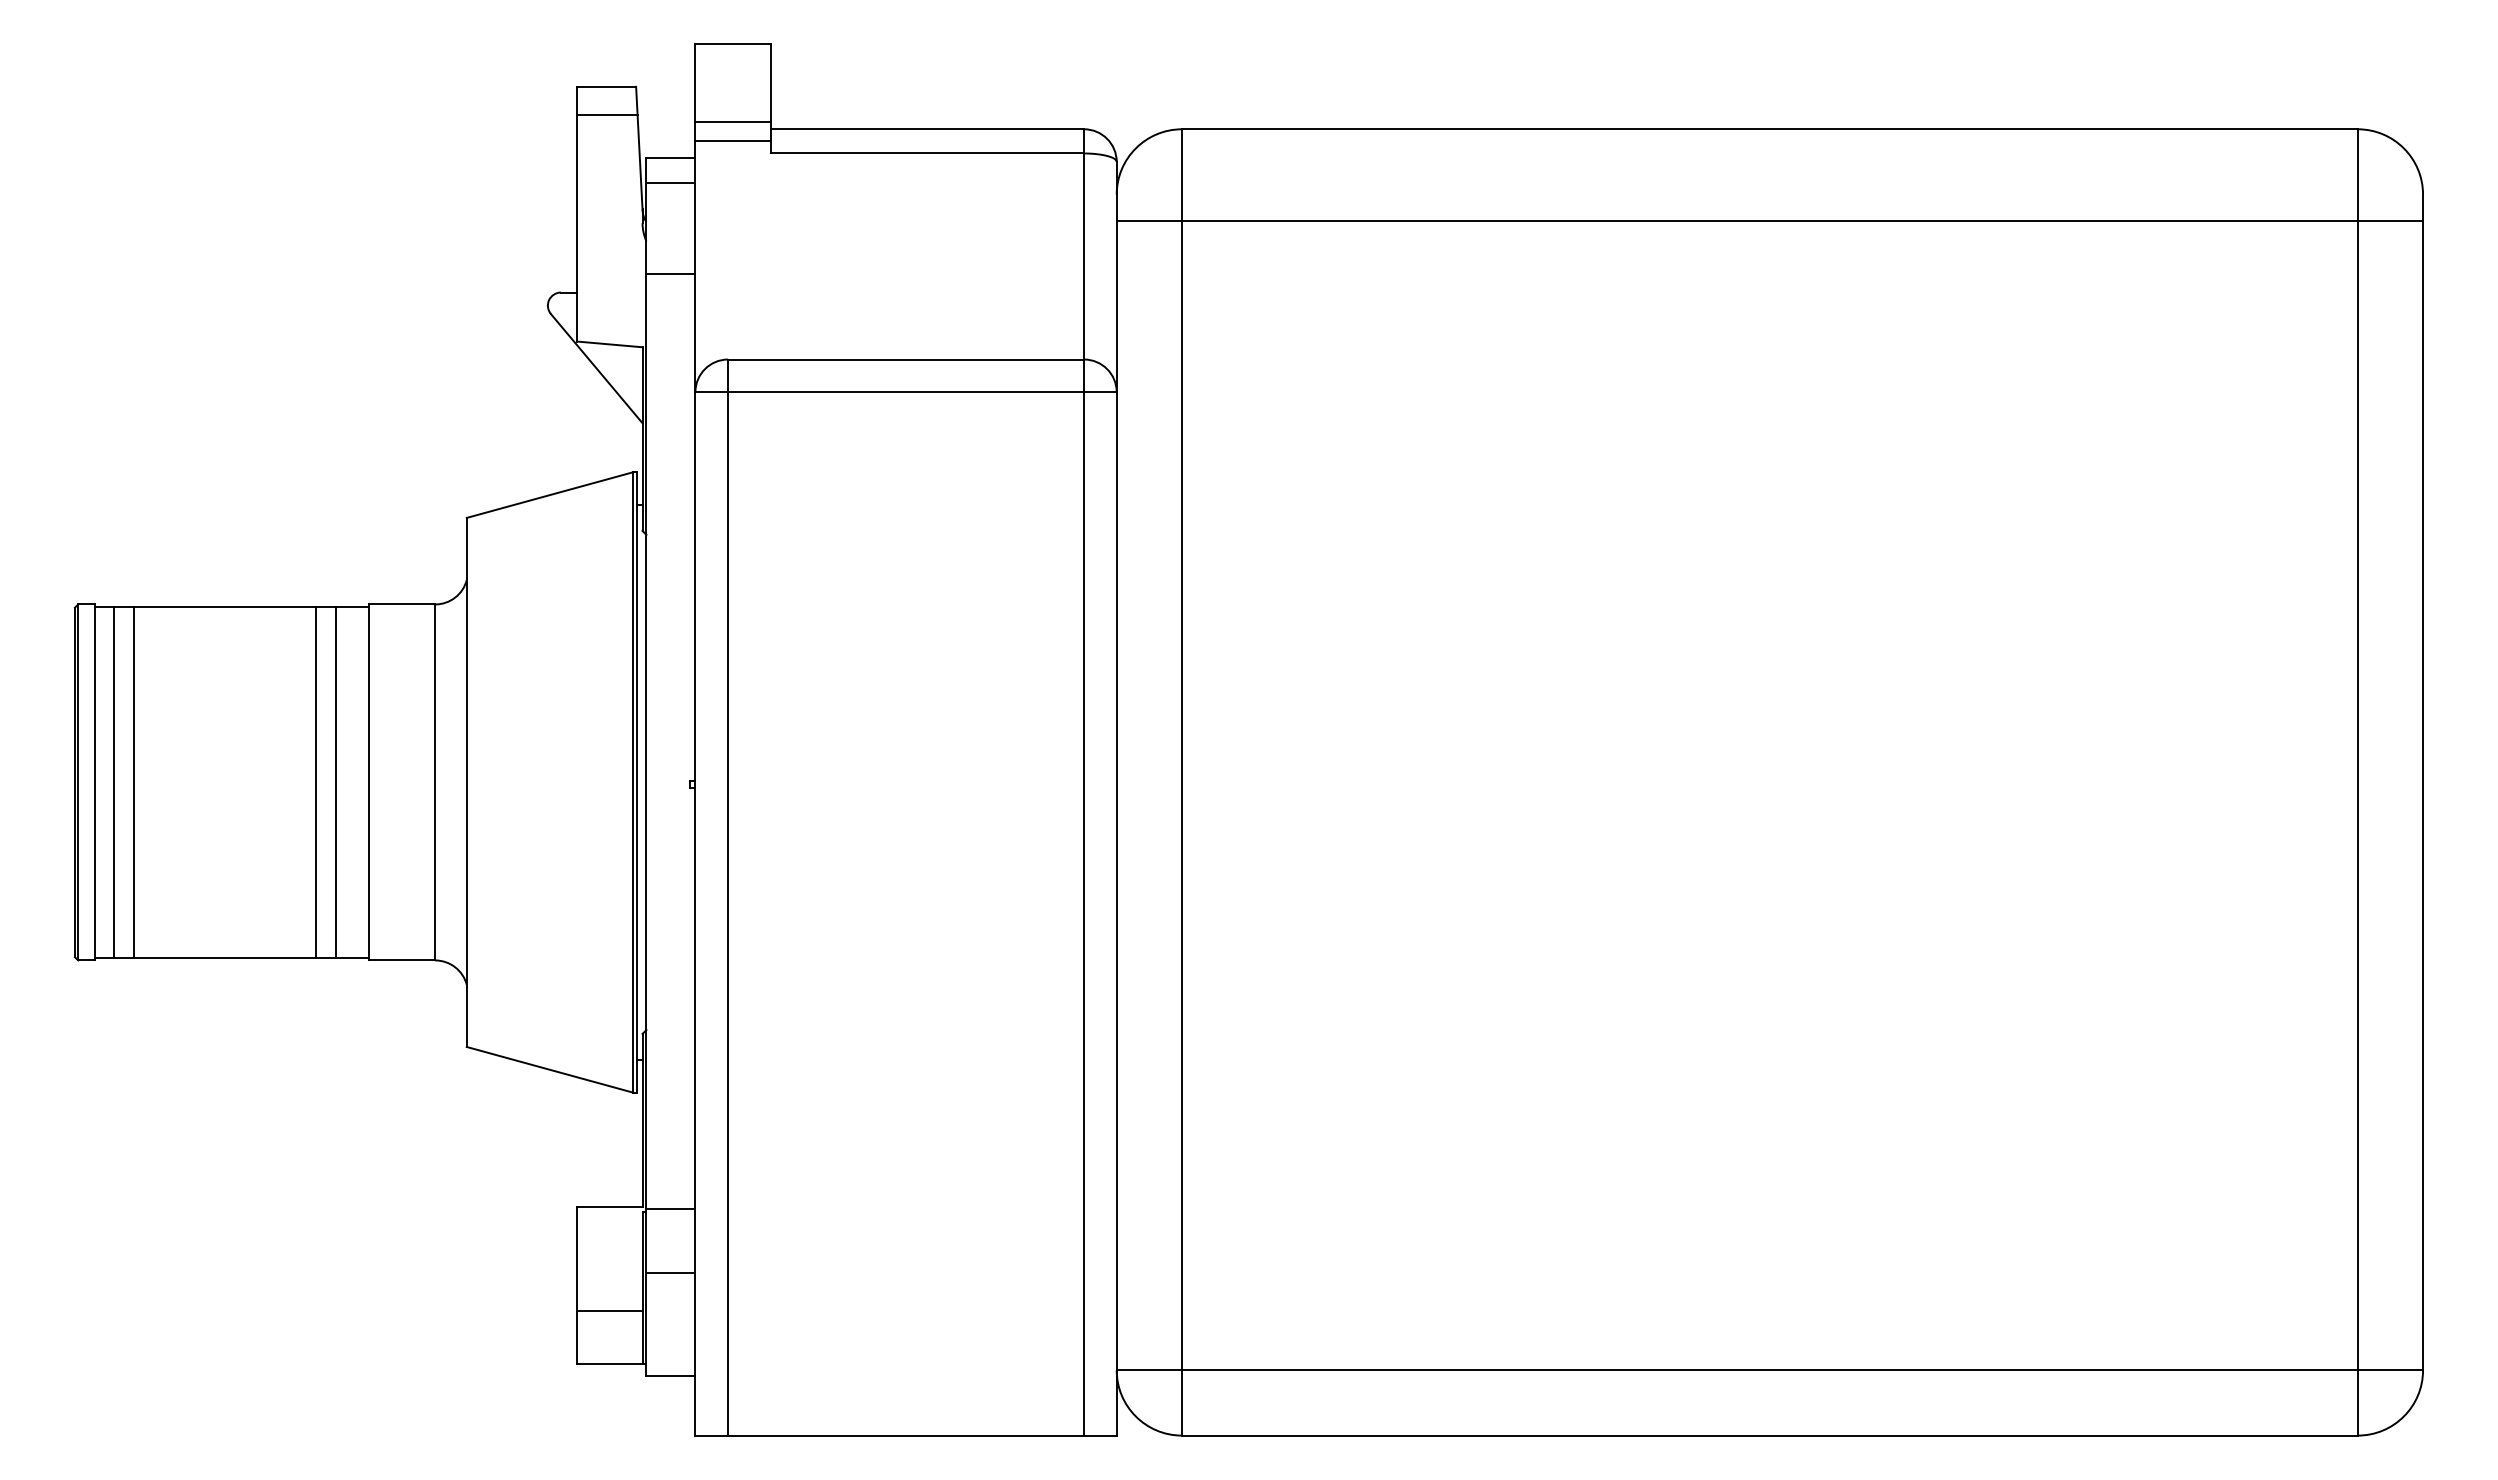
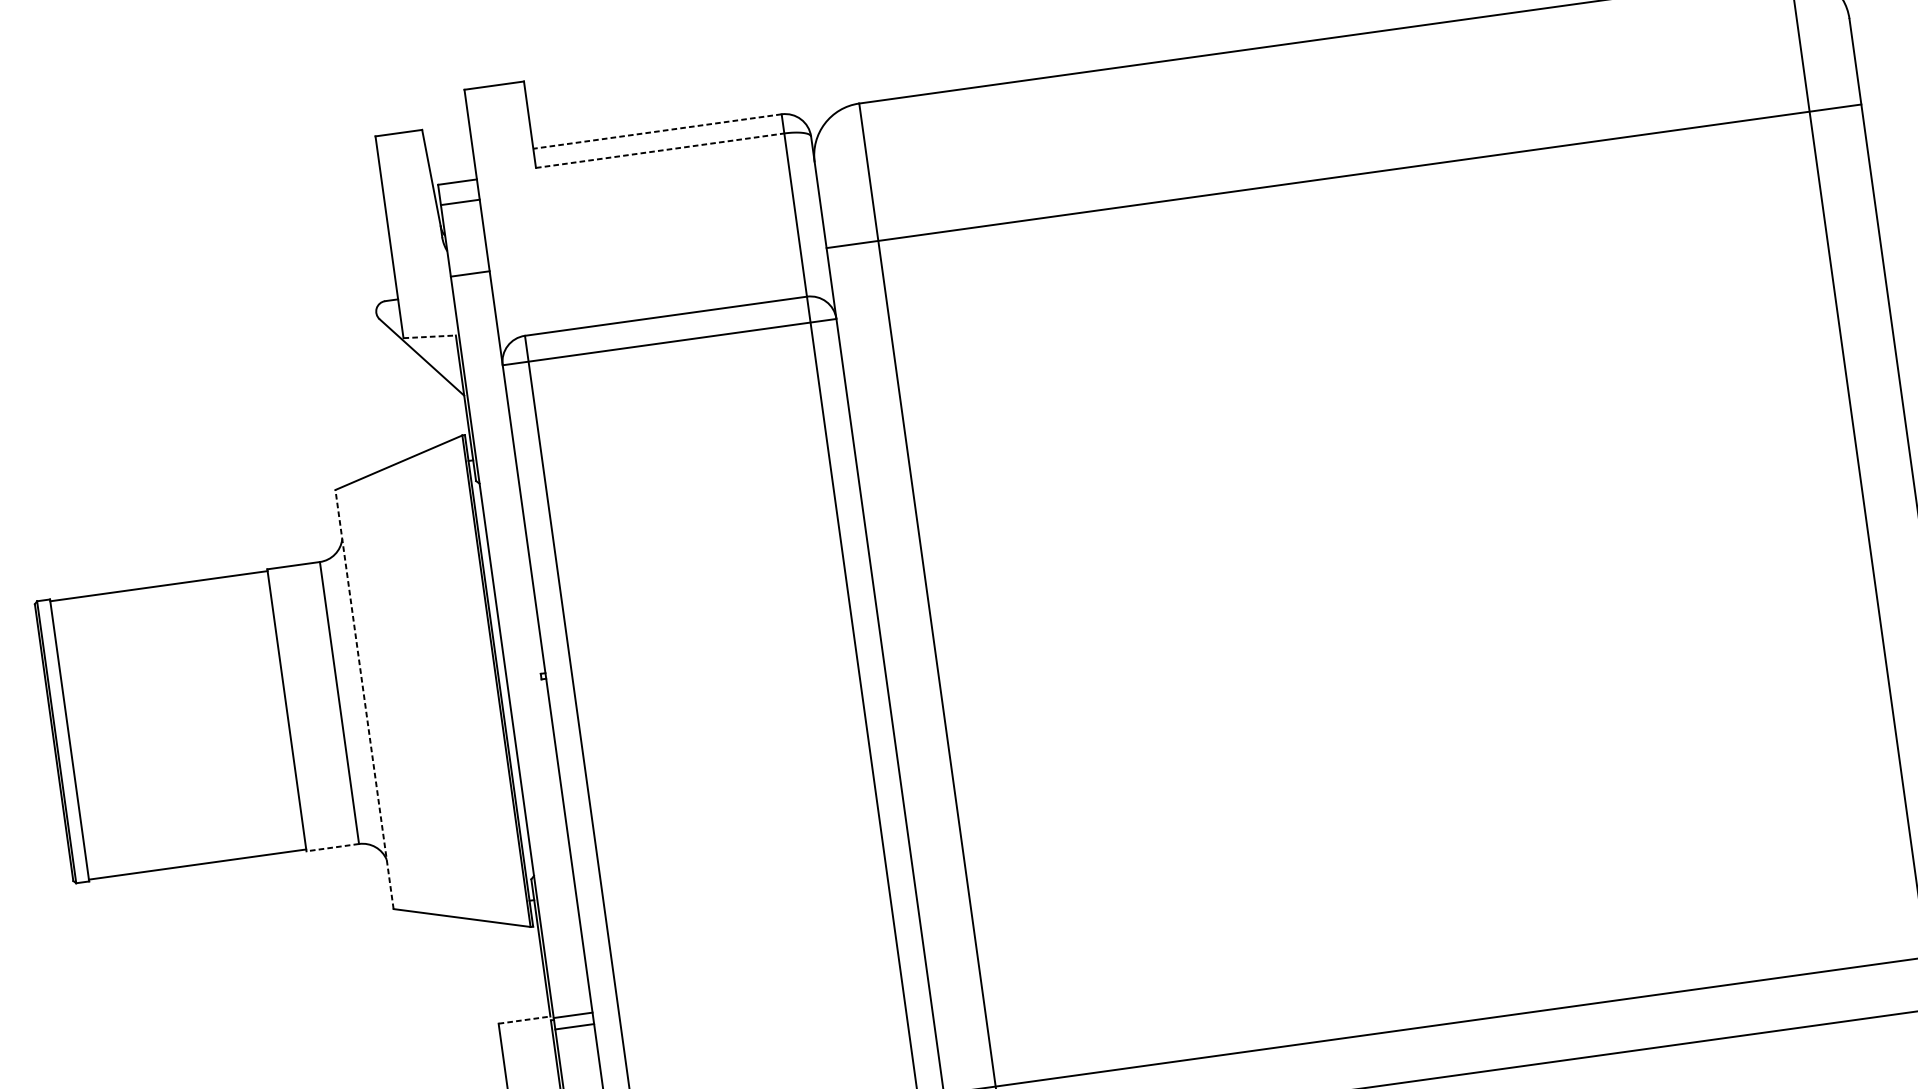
line: (607, 115) -> (402, 155), removed
line: (732, 122) -> (502, 147), removed
line: (927, 129) -> (657, 131), solid -> dashed
line: (732, 140) -> (504, 161), removed
line: (927, 153) -> (660, 150), solid -> dashed
line: (1769, 220) -> (1343, 176), moved
line: (609, 344) -> (429, 336), solid -> dashed
line: (114, 782) -> (85, 738), removed
line: (134, 782) -> (101, 736), removed
line: (315, 782) -> (244, 716), removed
line: (336, 782) -> (261, 713), removed
line: (466, 782) -> (364, 699), solid -> dashed
line: (401, 960) -> (332, 847), solid -> dashed
line: (609, 1207) -> (524, 1020), solid -> dashed
line: (670, 1272) -> (574, 1026), moved

